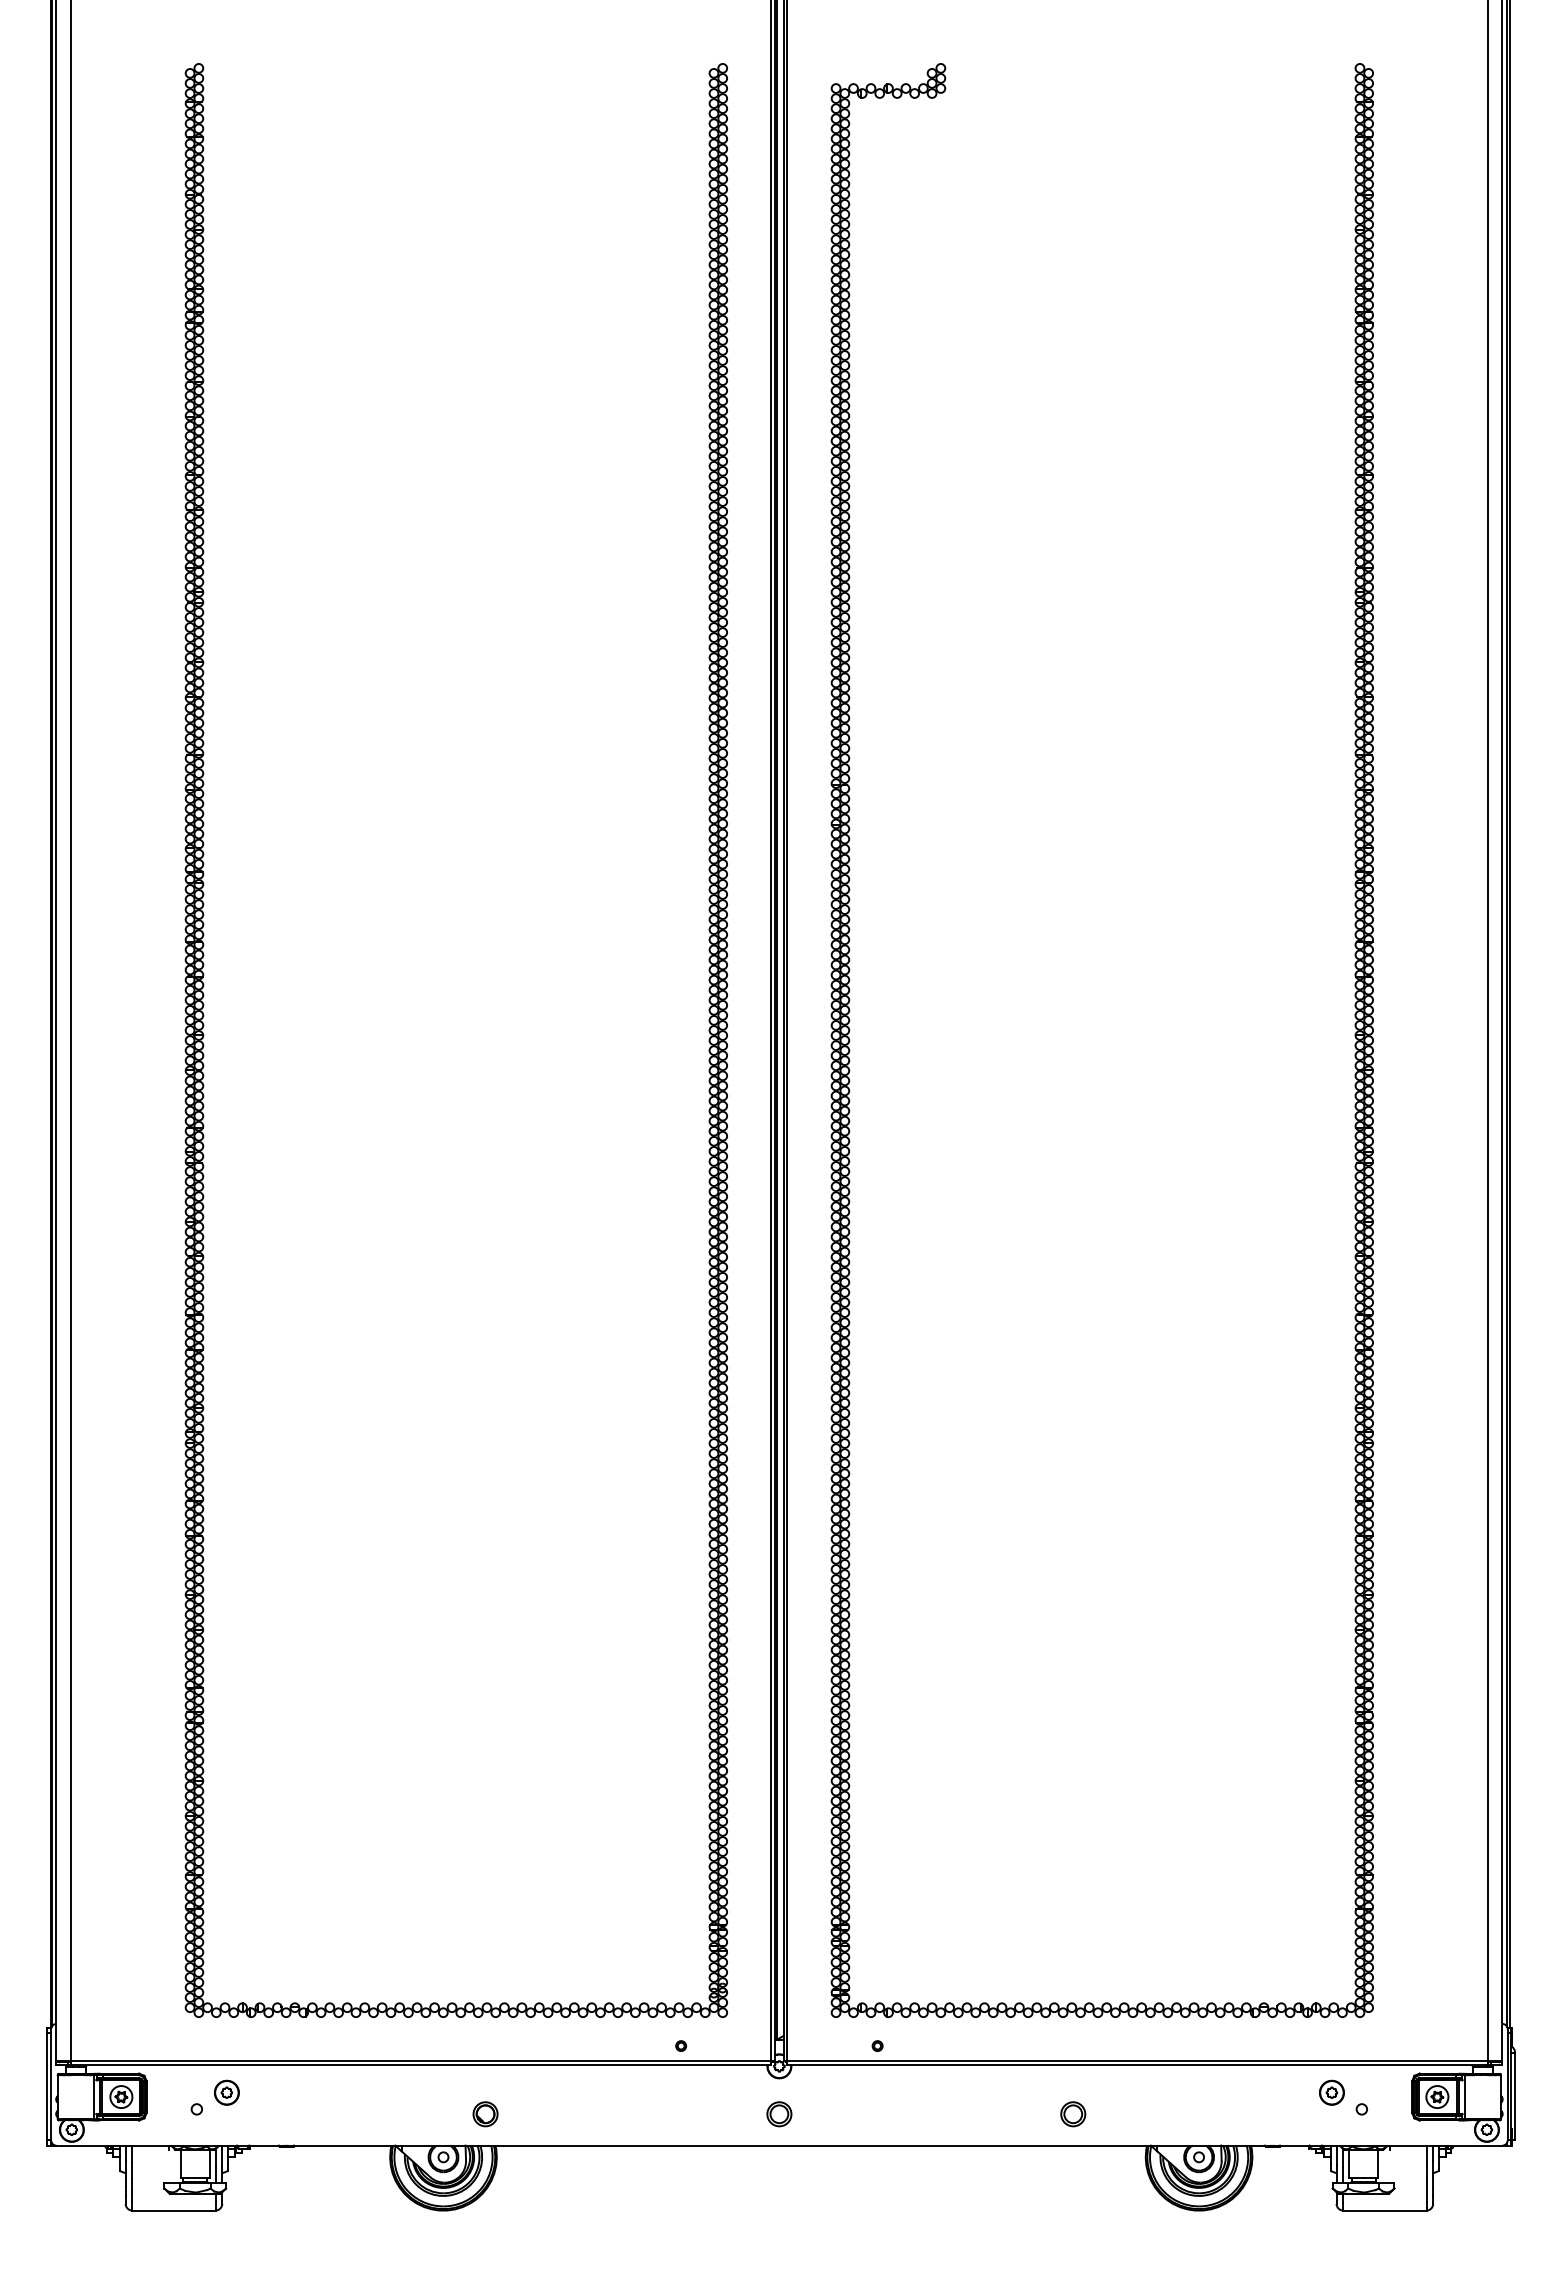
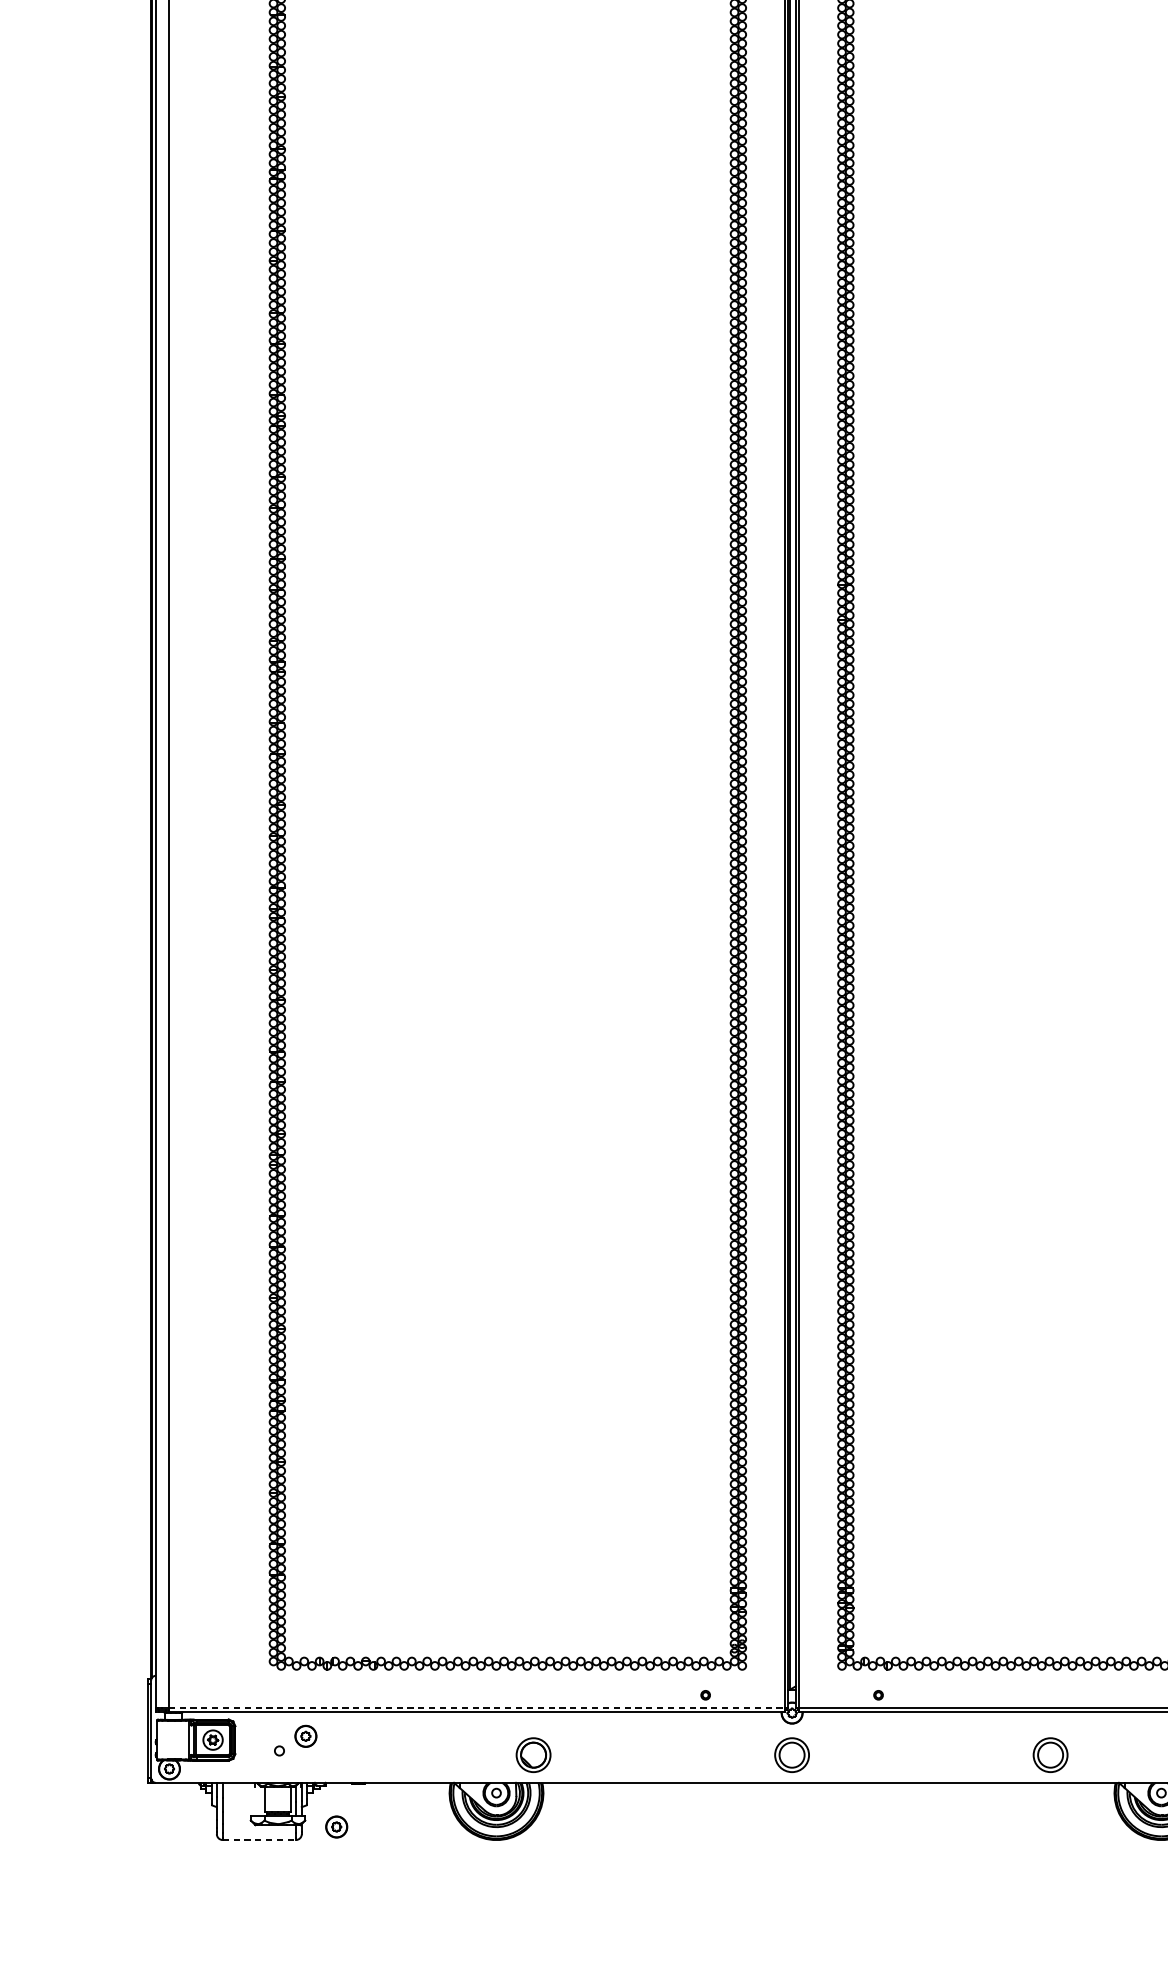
line: (421, 2060) -> (477, 1707), solid -> dashed
part: (485, 2114) -> (533, 1755), size x1.6
part: (779, 2114) -> (792, 1755), size x1.6
part: (1073, 2114) -> (1050, 1755), size x1.6
part: (261, 2195) -> (336, 1826), added
line: (173, 2210) -> (258, 1839), solid -> dashed

